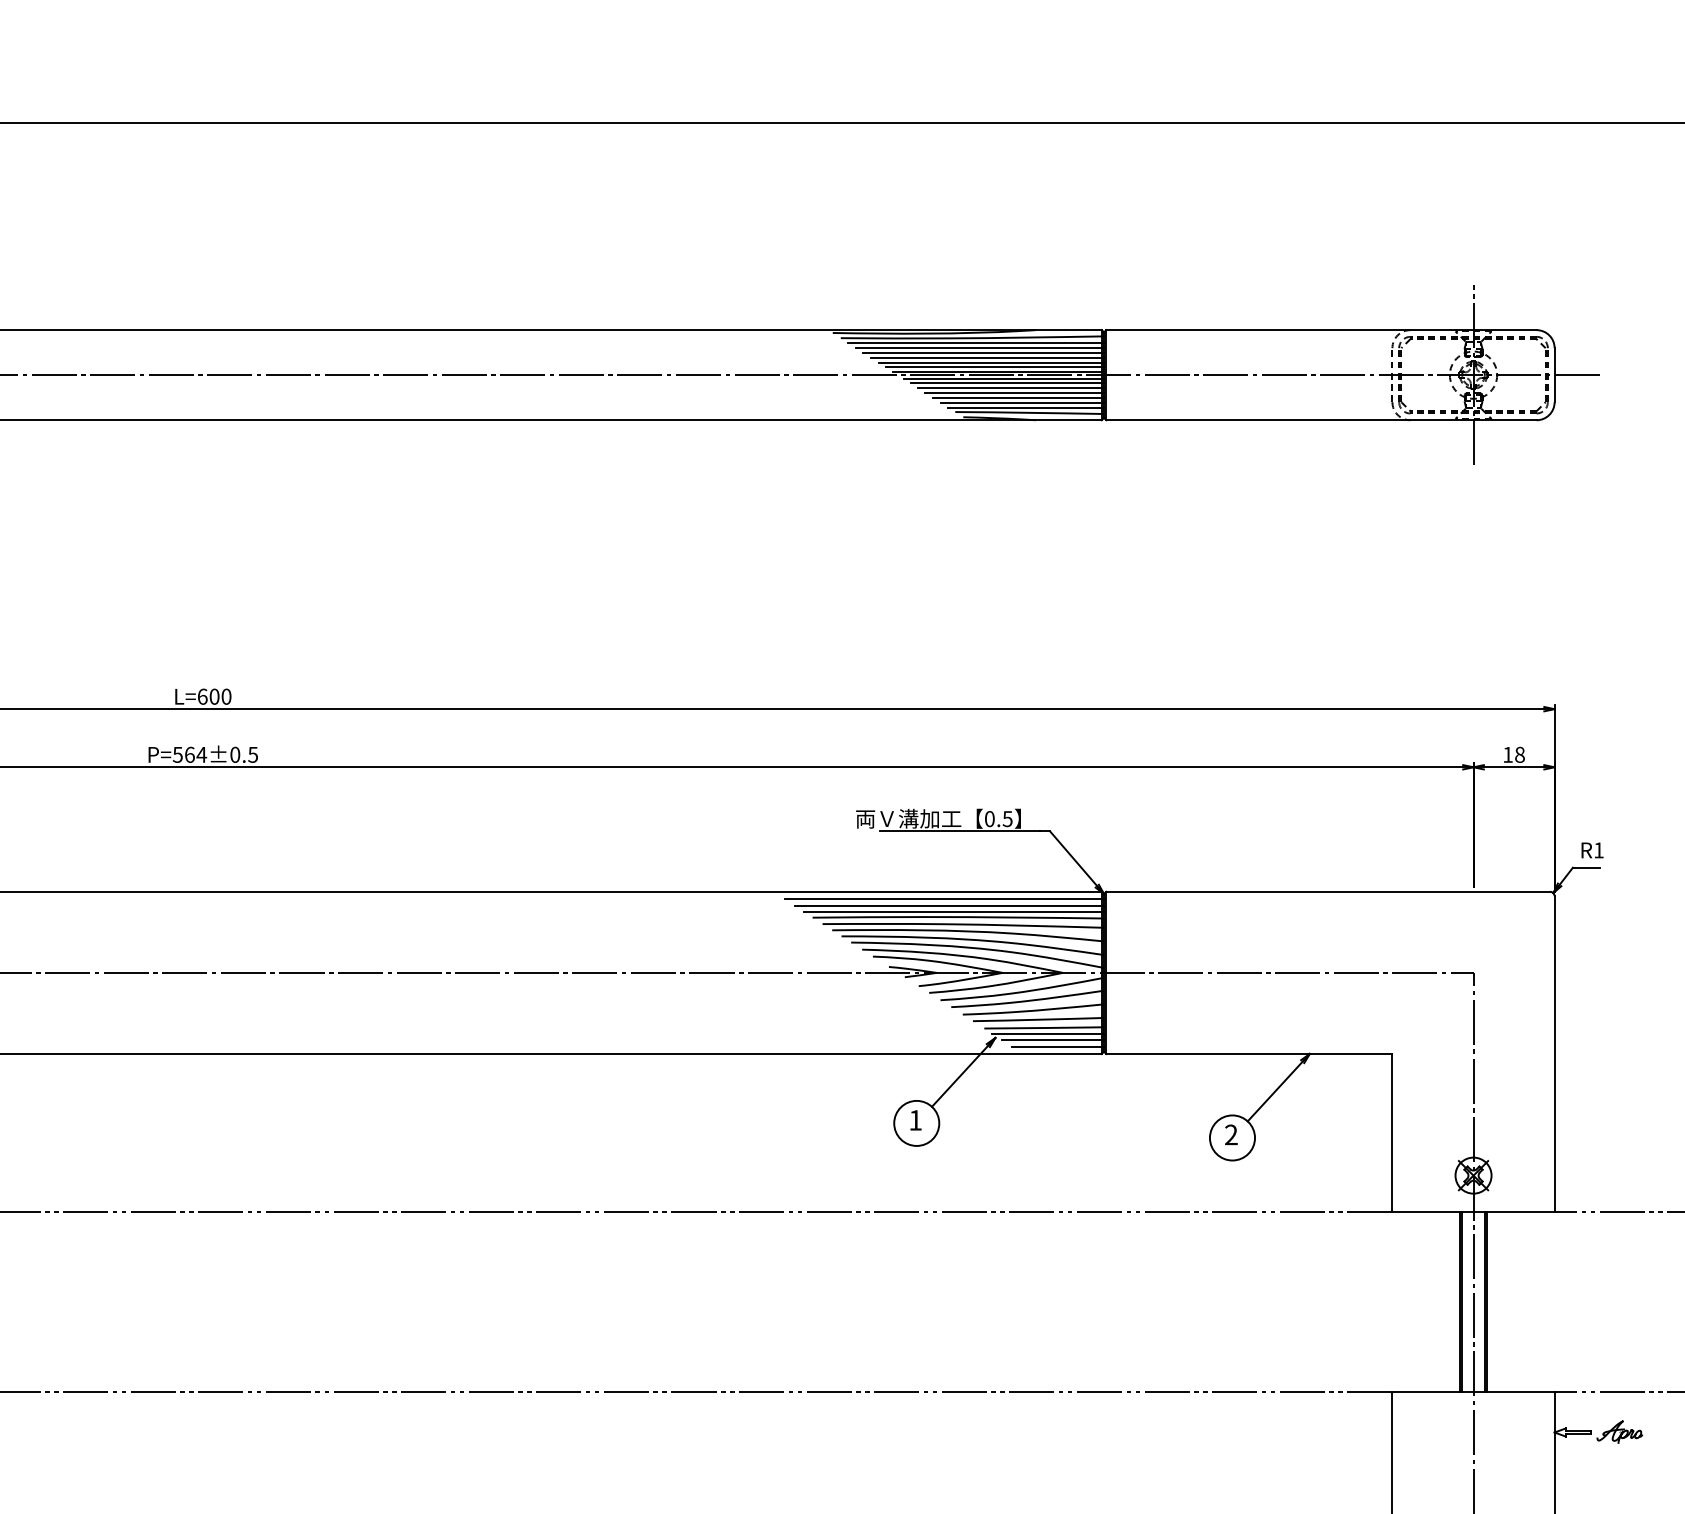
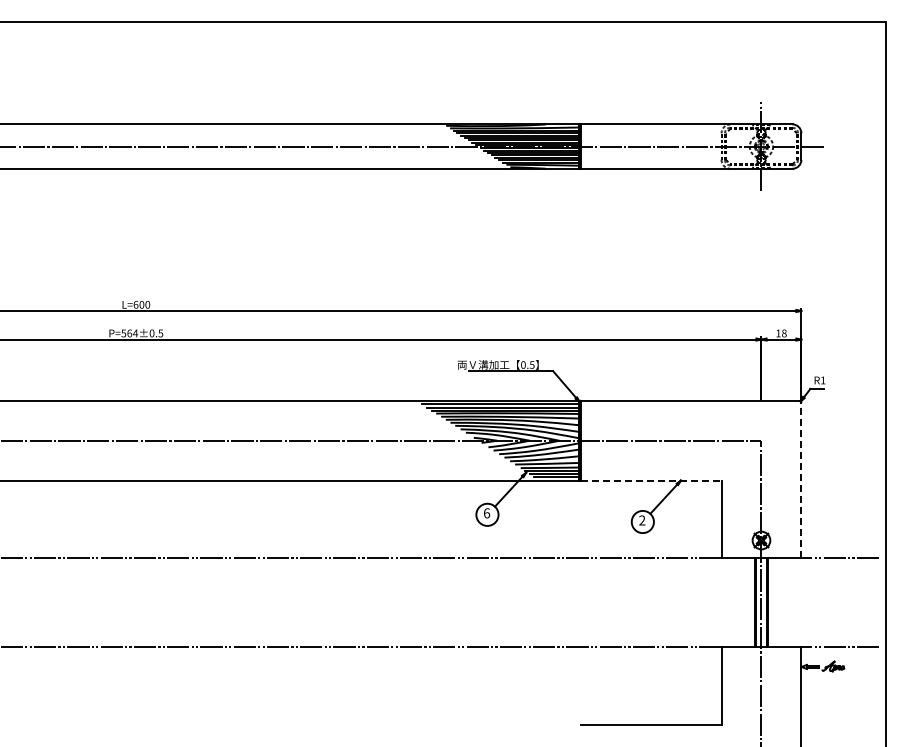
line: (1250, 1053) -> (651, 480), solid -> dashed
line: (1554, 1053) -> (801, 480), solid -> dashed
text: (916, 1120) -> (487, 513), 1 -> 6

